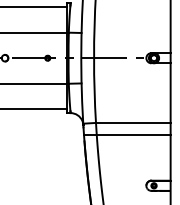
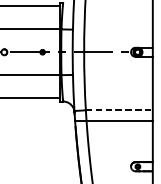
line: (133, 122) -> (119, 109), solid -> dashed

